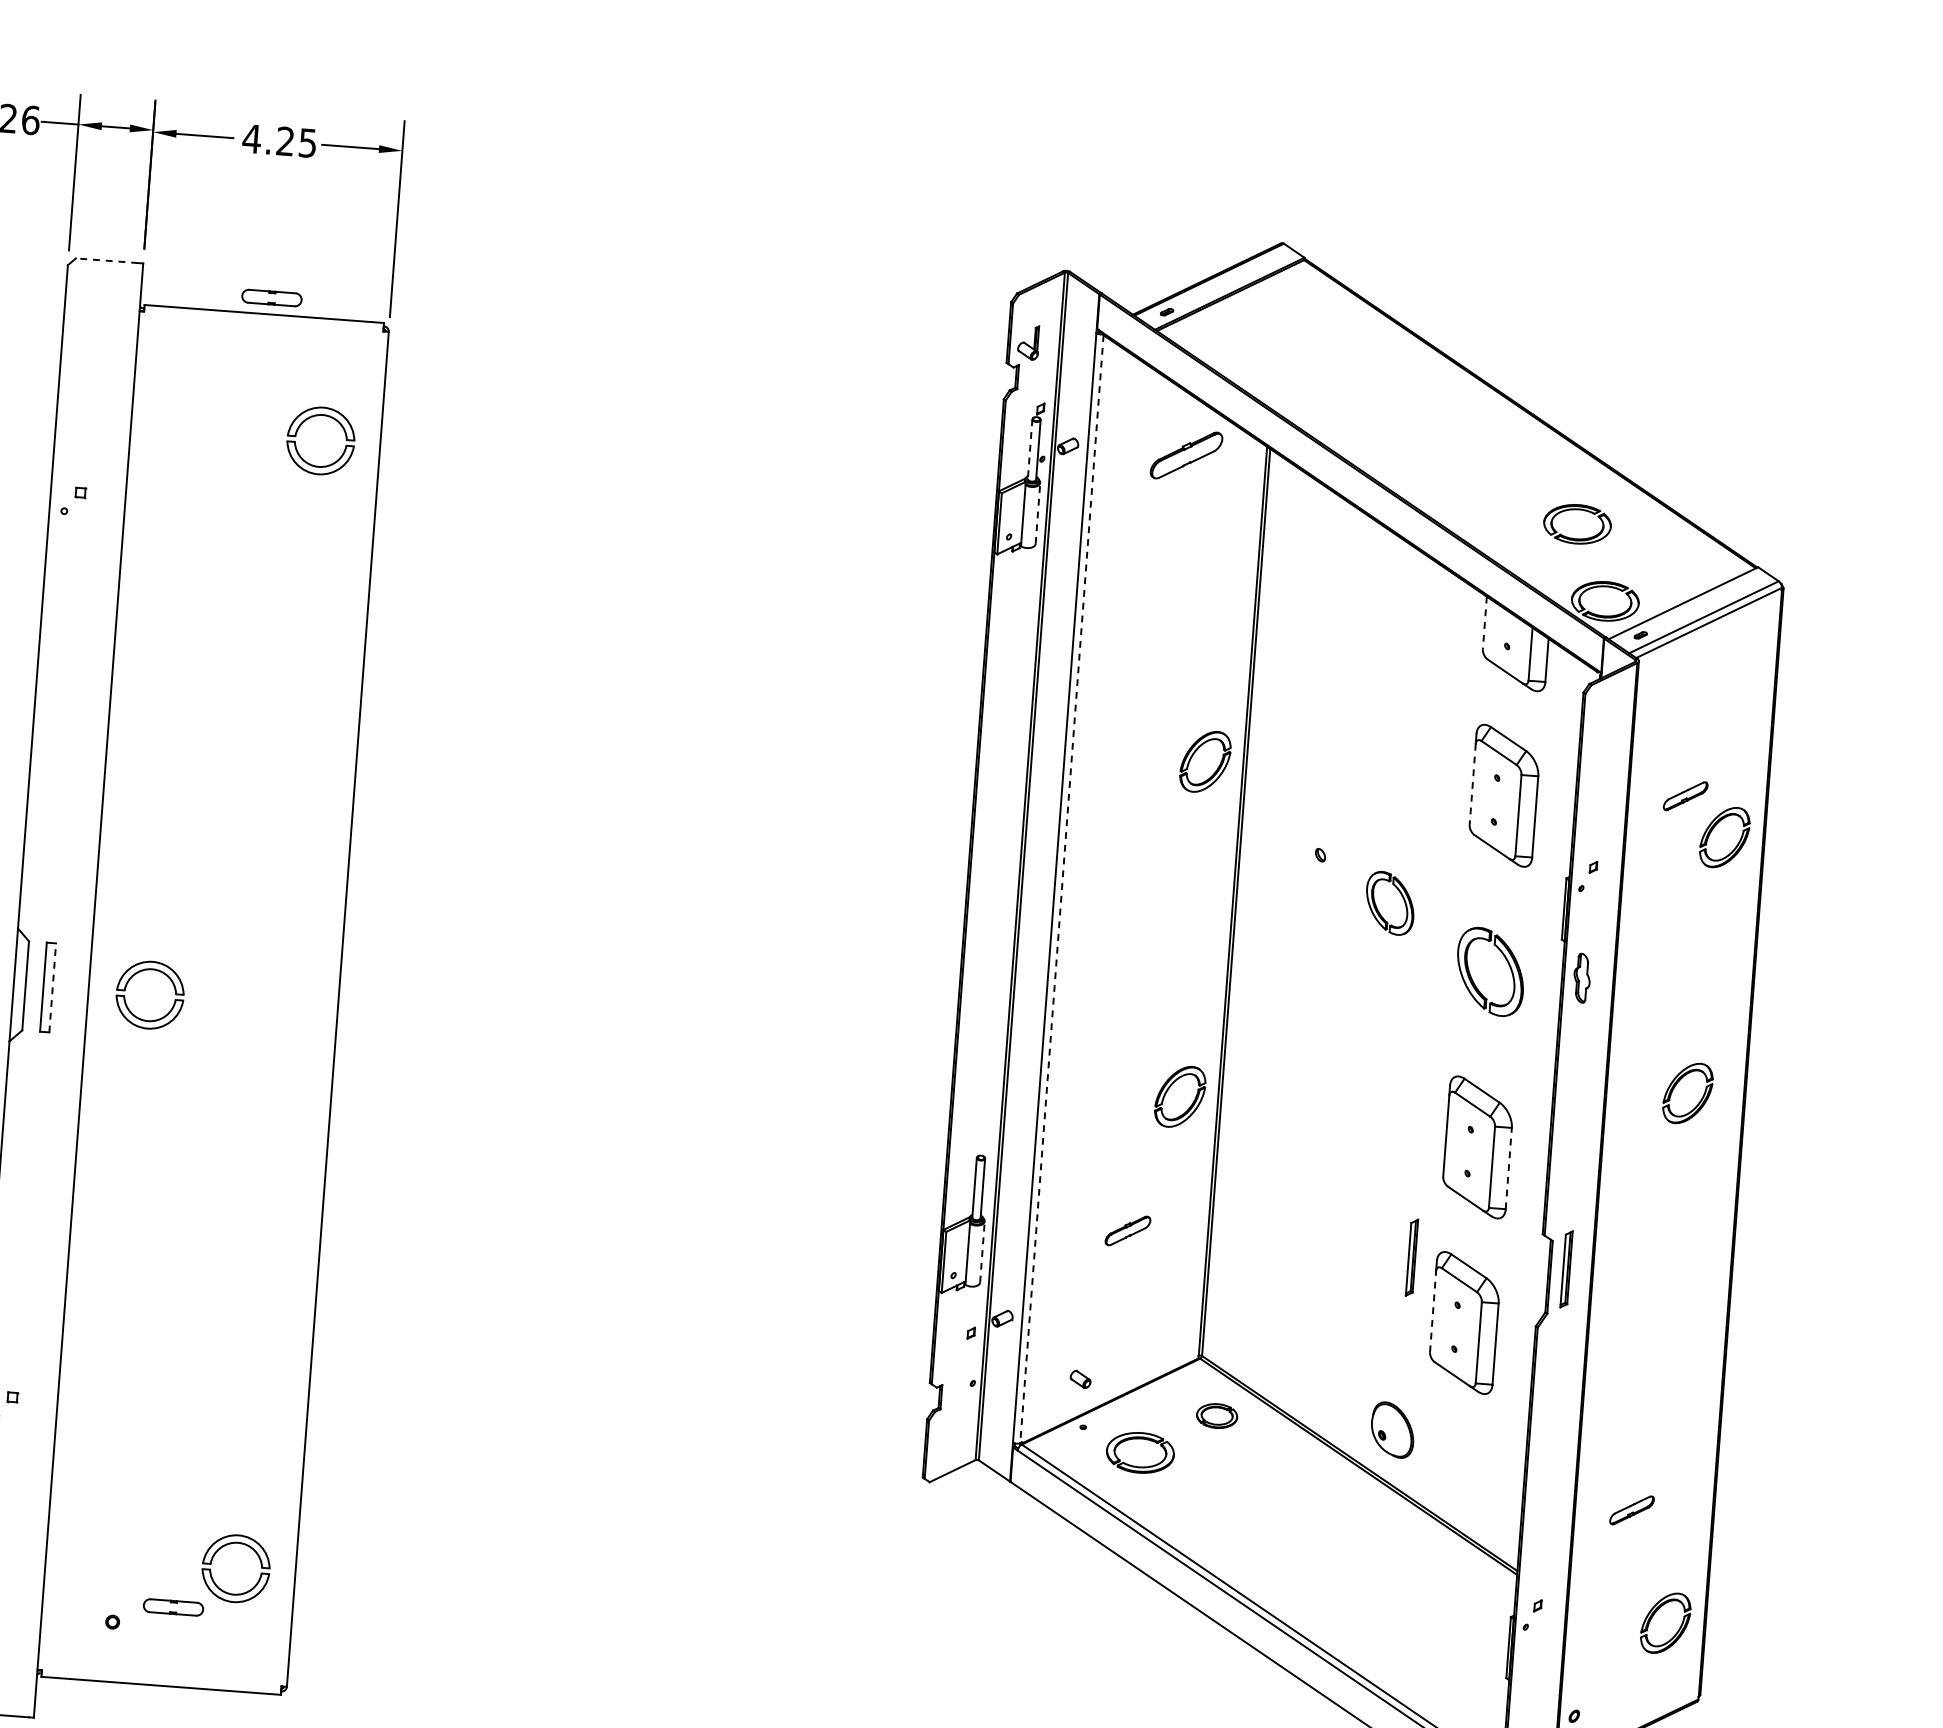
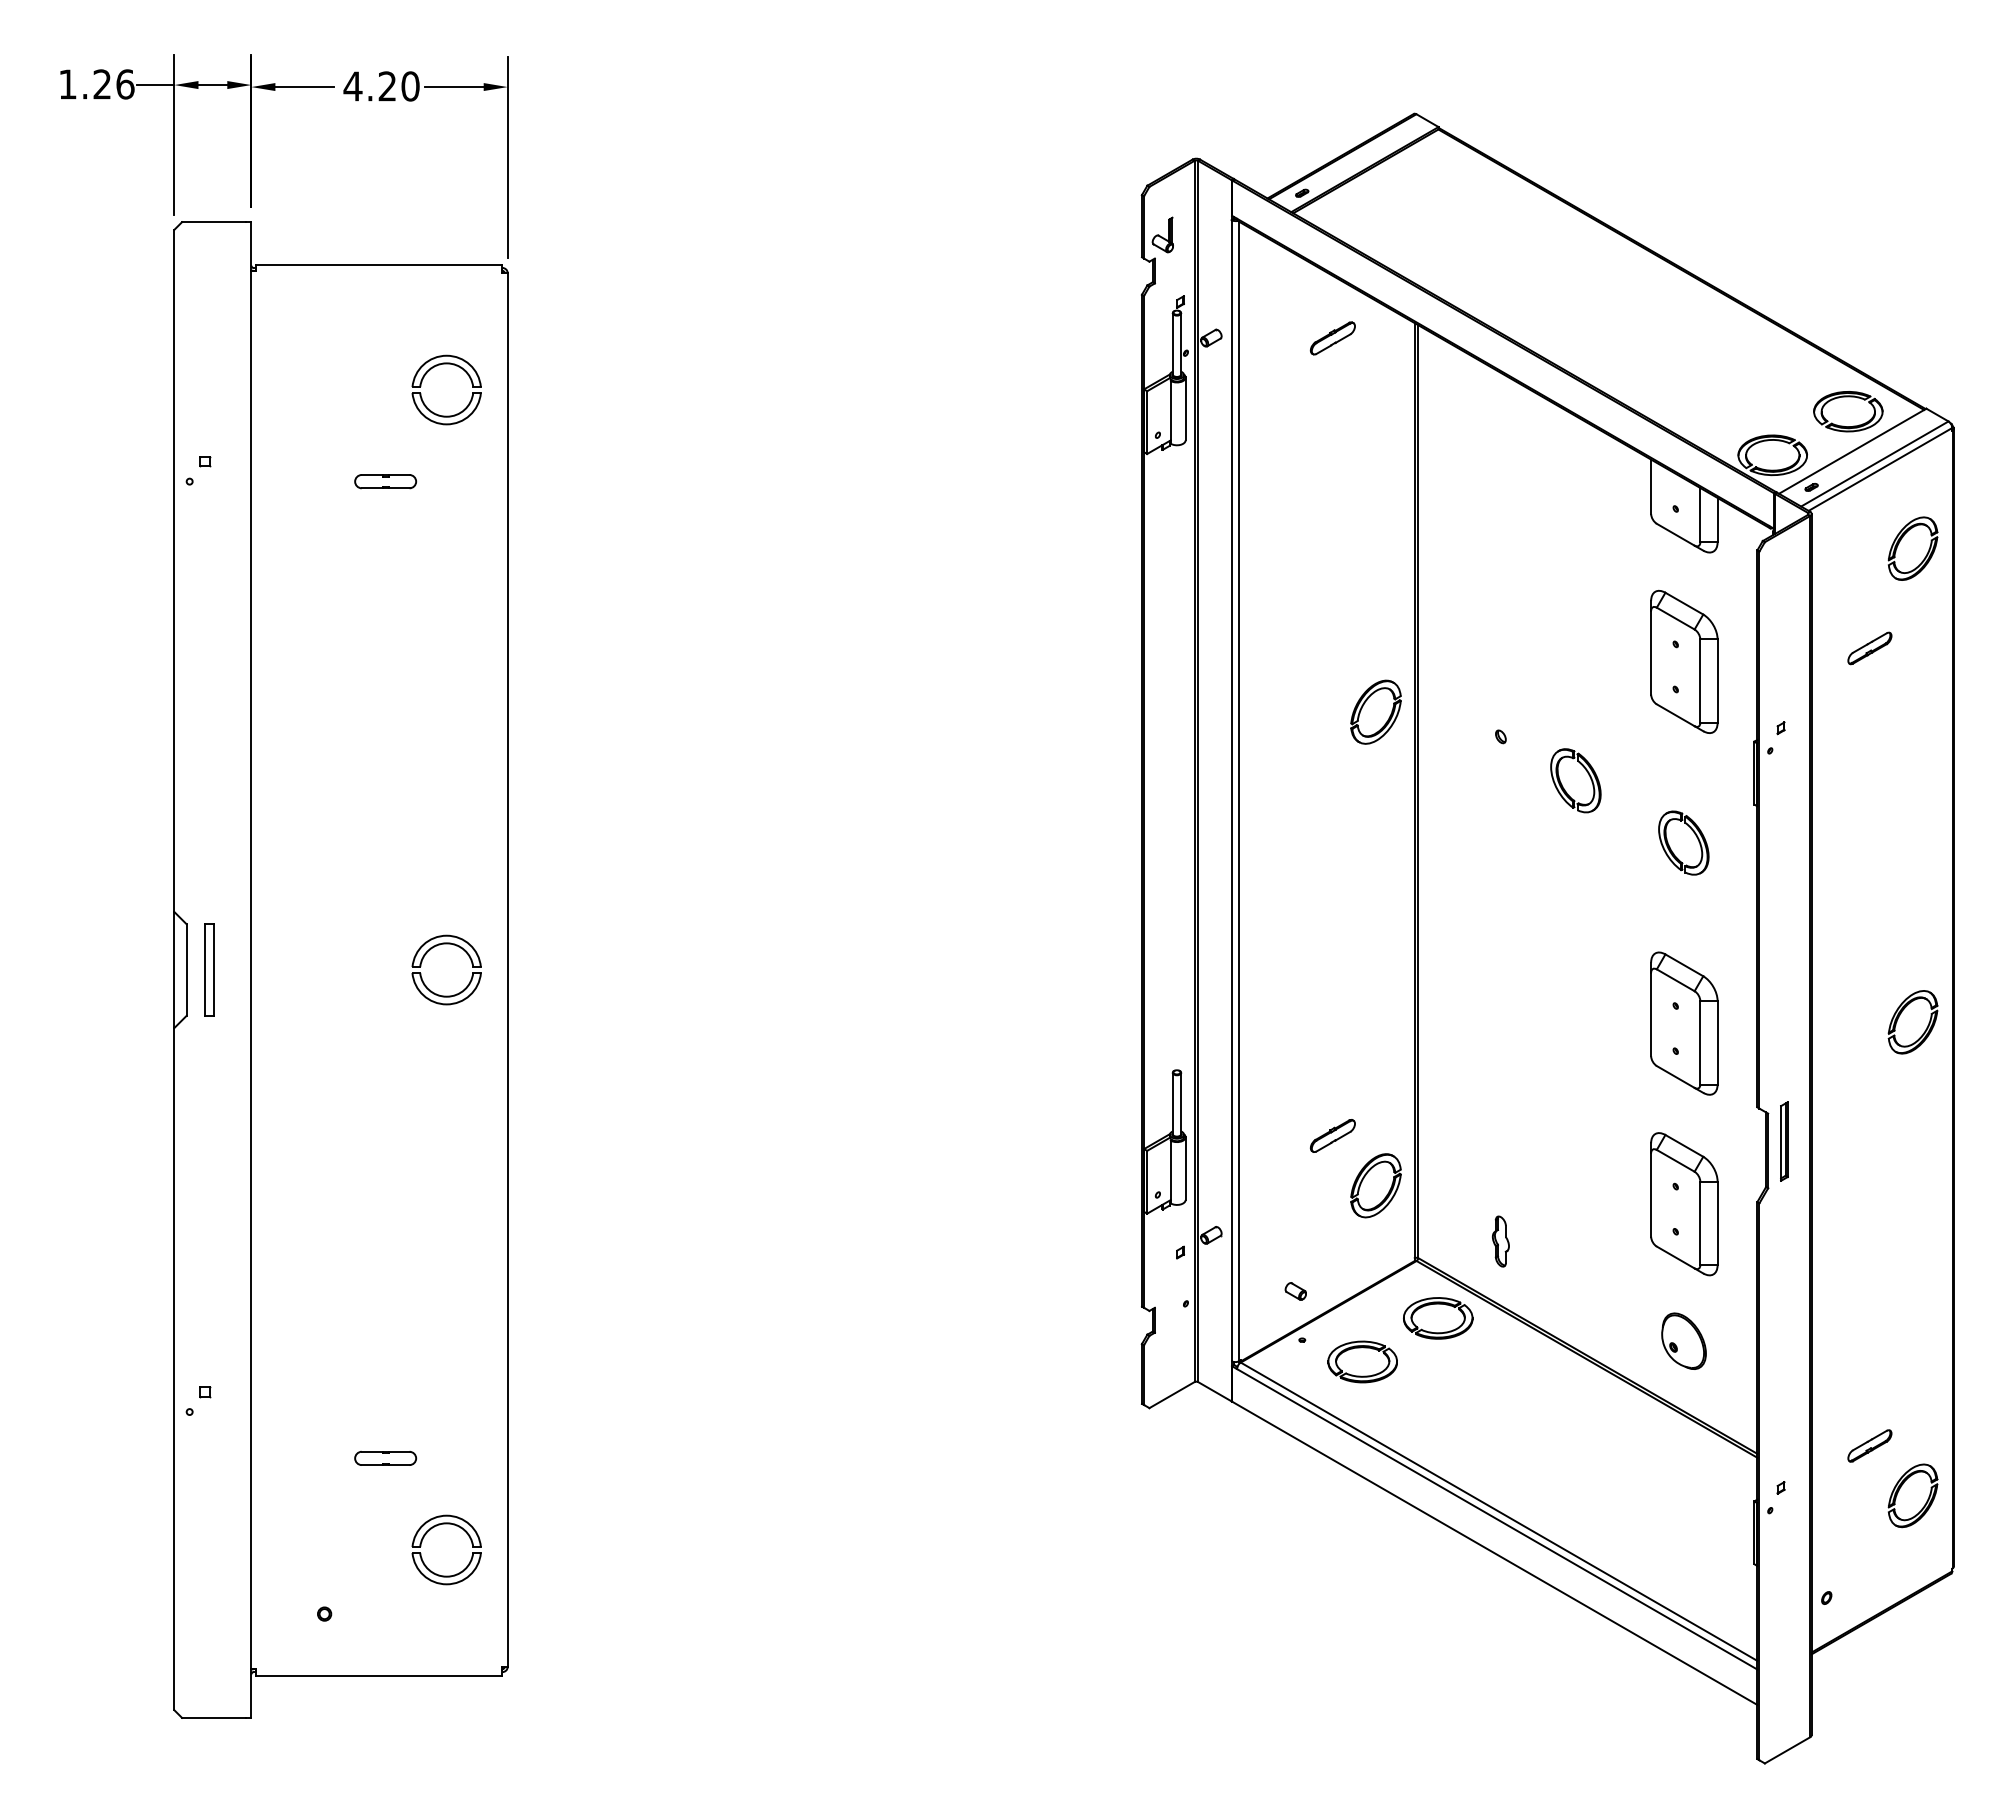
text: (307, 143) -> (410, 86), 4.25 -> 4.20
line: (107, 261) -> (214, 222), dashed -> solid
part: (271, 297) -> (385, 481), moved
line: (1029, 448) -> (1172, 343), dashed -> solid
part: (1185, 455) -> (1332, 338), size x0.62
part: (1578, 510) -> (1848, 397), moved
line: (1037, 512) -> (1185, 408), dashed -> solid
line: (1485, 623) -> (1651, 487), dashed -> solid
part: (1204, 761) -> (1375, 711), moved
line: (1473, 784) -> (1651, 652), dashed -> solid
part: (1714, 828) -> (1901, 540), moved
line: (1062, 889) -> (1239, 791), dashed -> solid
part: (1490, 971) -> (1683, 842), size x0.71
part: (134, 975) -> (429, 951), moved
part: (1581, 978) -> (1500, 1241), moved
line: (52, 988) -> (214, 970), dashed -> solid
part: (1676, 1085) -> (1900, 1015), moved
part: (1179, 1096) -> (1375, 1185), moved
line: (1508, 1168) -> (1717, 1042), dashed -> solid
line: (982, 1251) -> (1185, 1168), dashed -> solid
part: (1412, 1257) -> (1625, 1141), removed
line: (1433, 1311) -> (1651, 1194), dashed -> solid
part: (1217, 1416) -> (1438, 1318), size x1.67
part: (1392, 1429) -> (1683, 1340), moved
part: (1631, 1509) -> (1869, 1445), moved
part: (173, 1607) -> (385, 1458), moved

